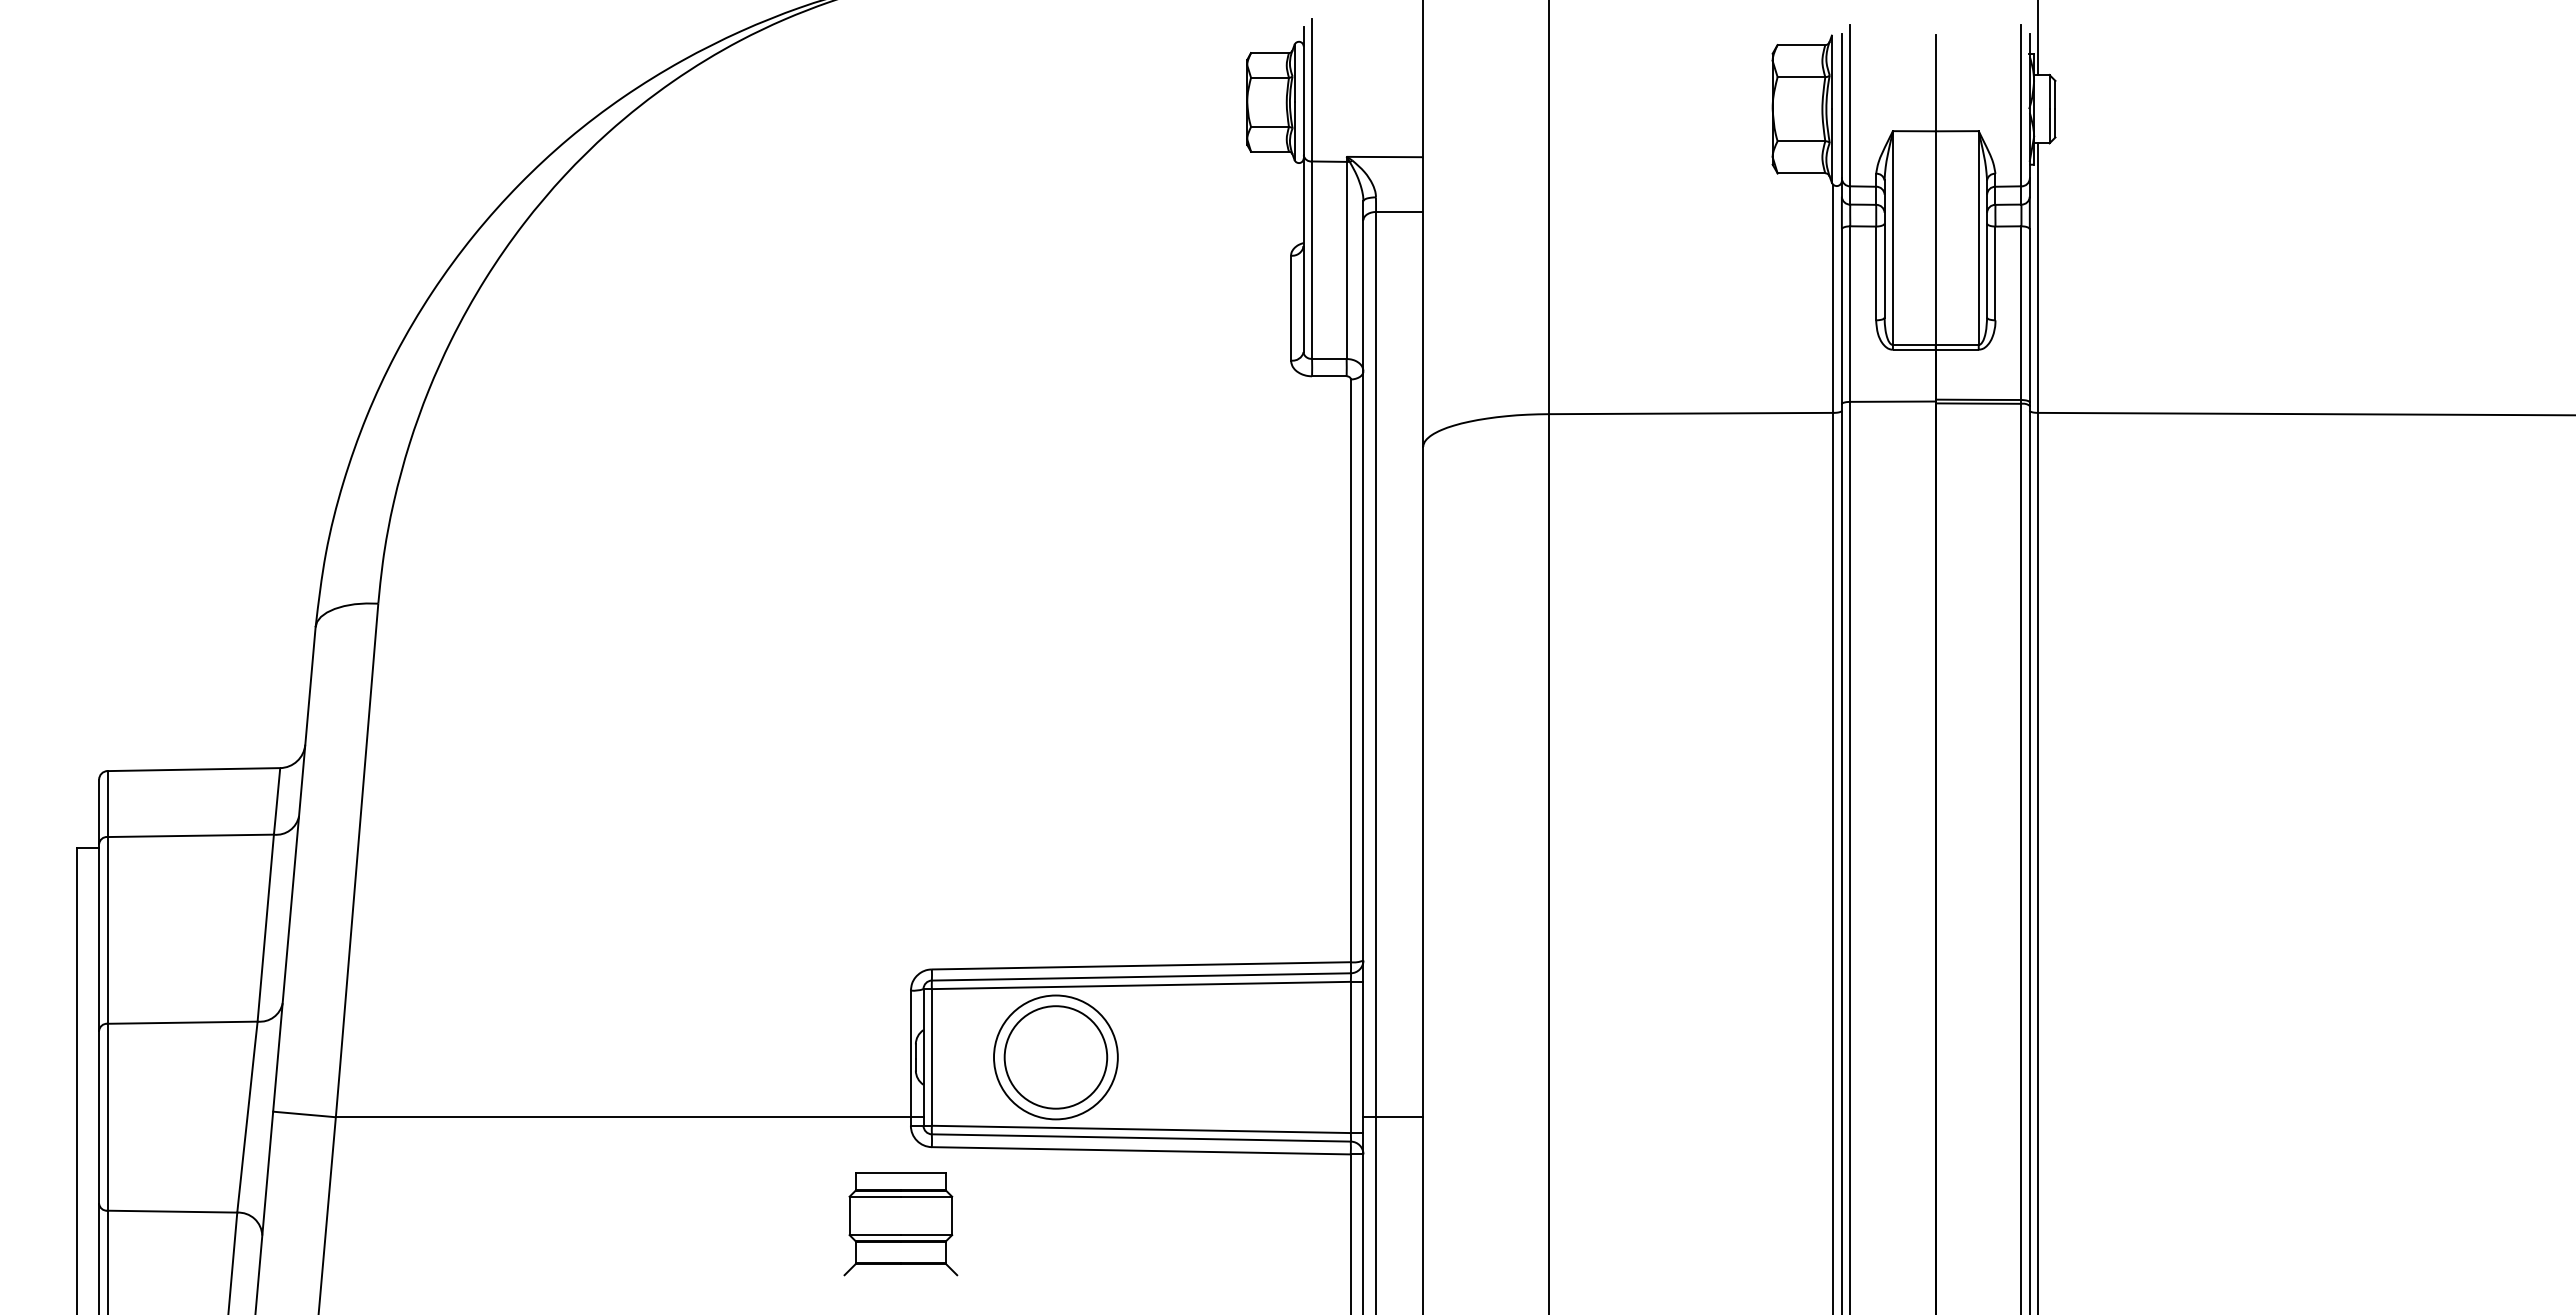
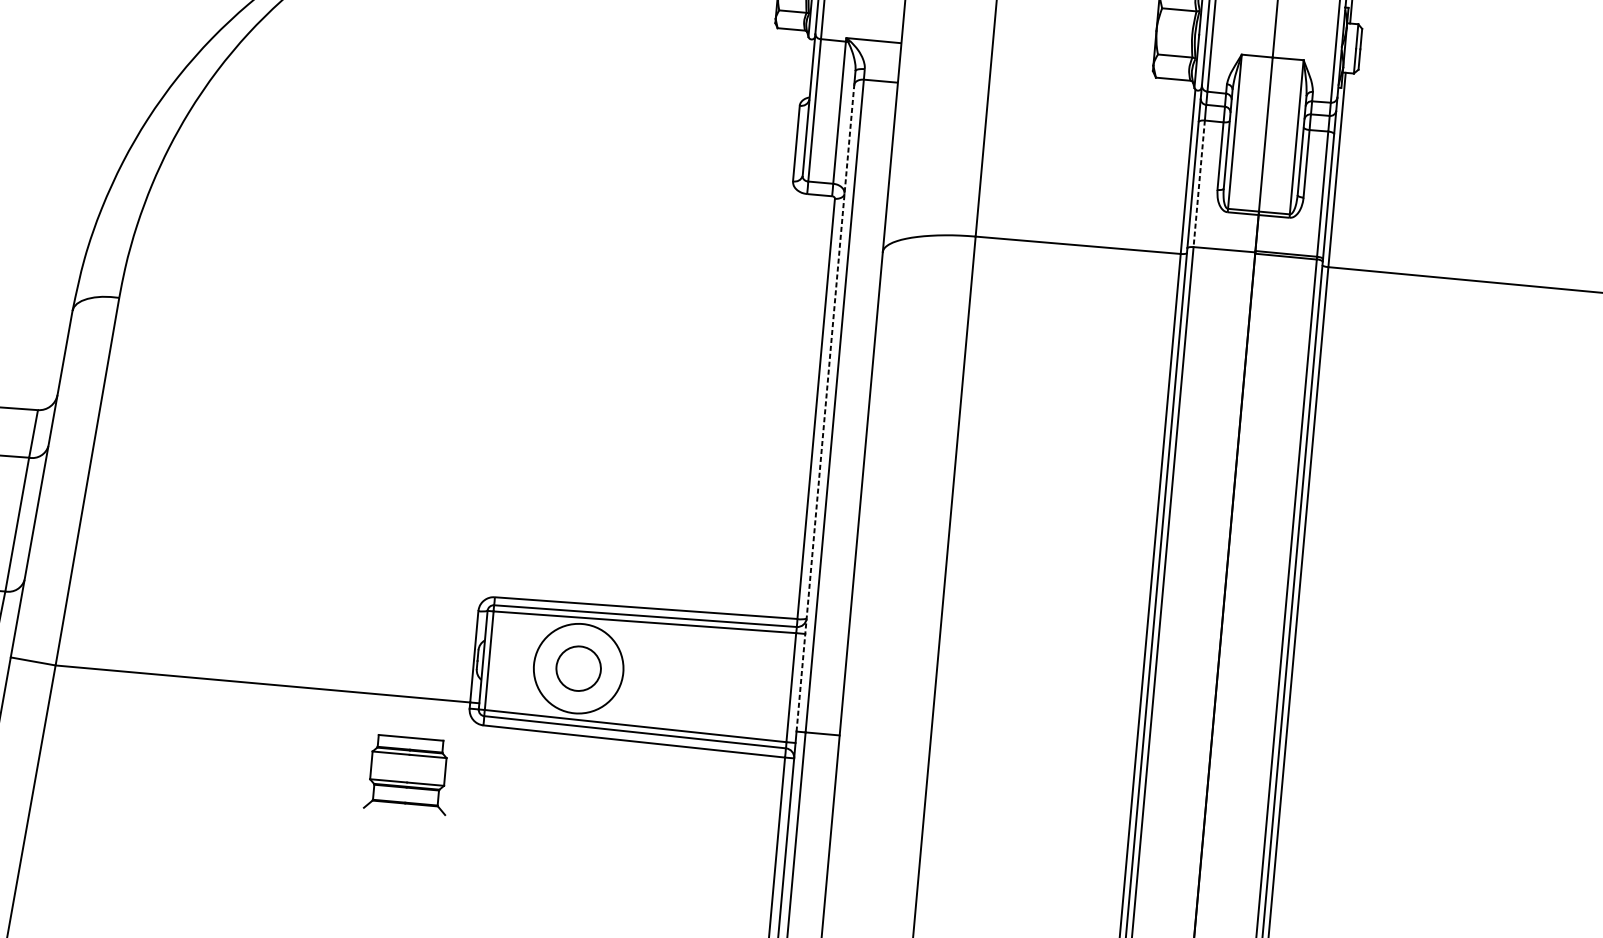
line: (1850, 314) -> (1199, 184), solid -> dashed
line: (1363, 668) -> (825, 408), solid -> dashed
circle: (1055, 1057) -> (578, 668), size x0.6
part: (900, 1224) -> (407, 774), moved

